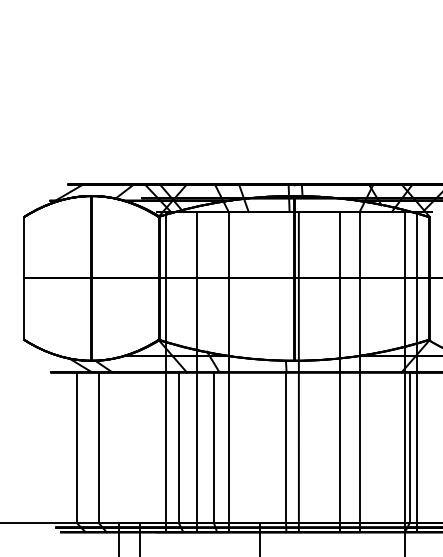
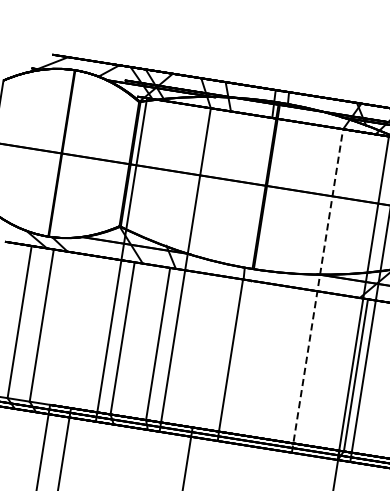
line: (359, 371) -> (317, 290), solid -> dashed
line: (196, 372) -> (152, 265), removed
line: (298, 372) -> (255, 281), removed
line: (339, 372) -> (297, 288), removed

